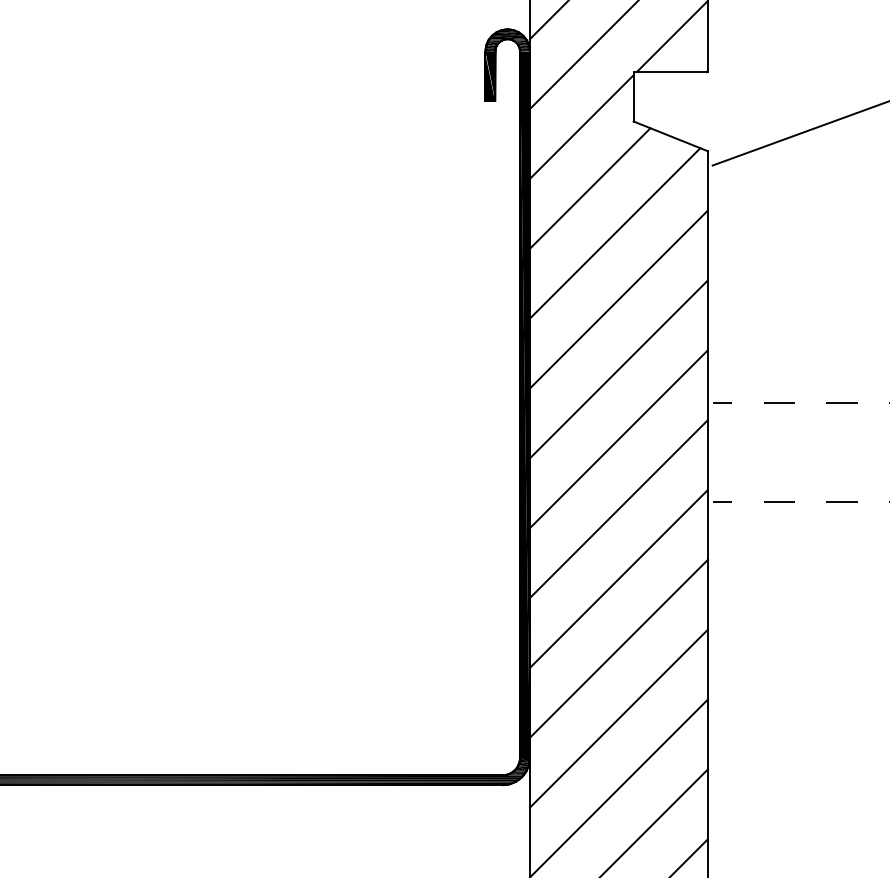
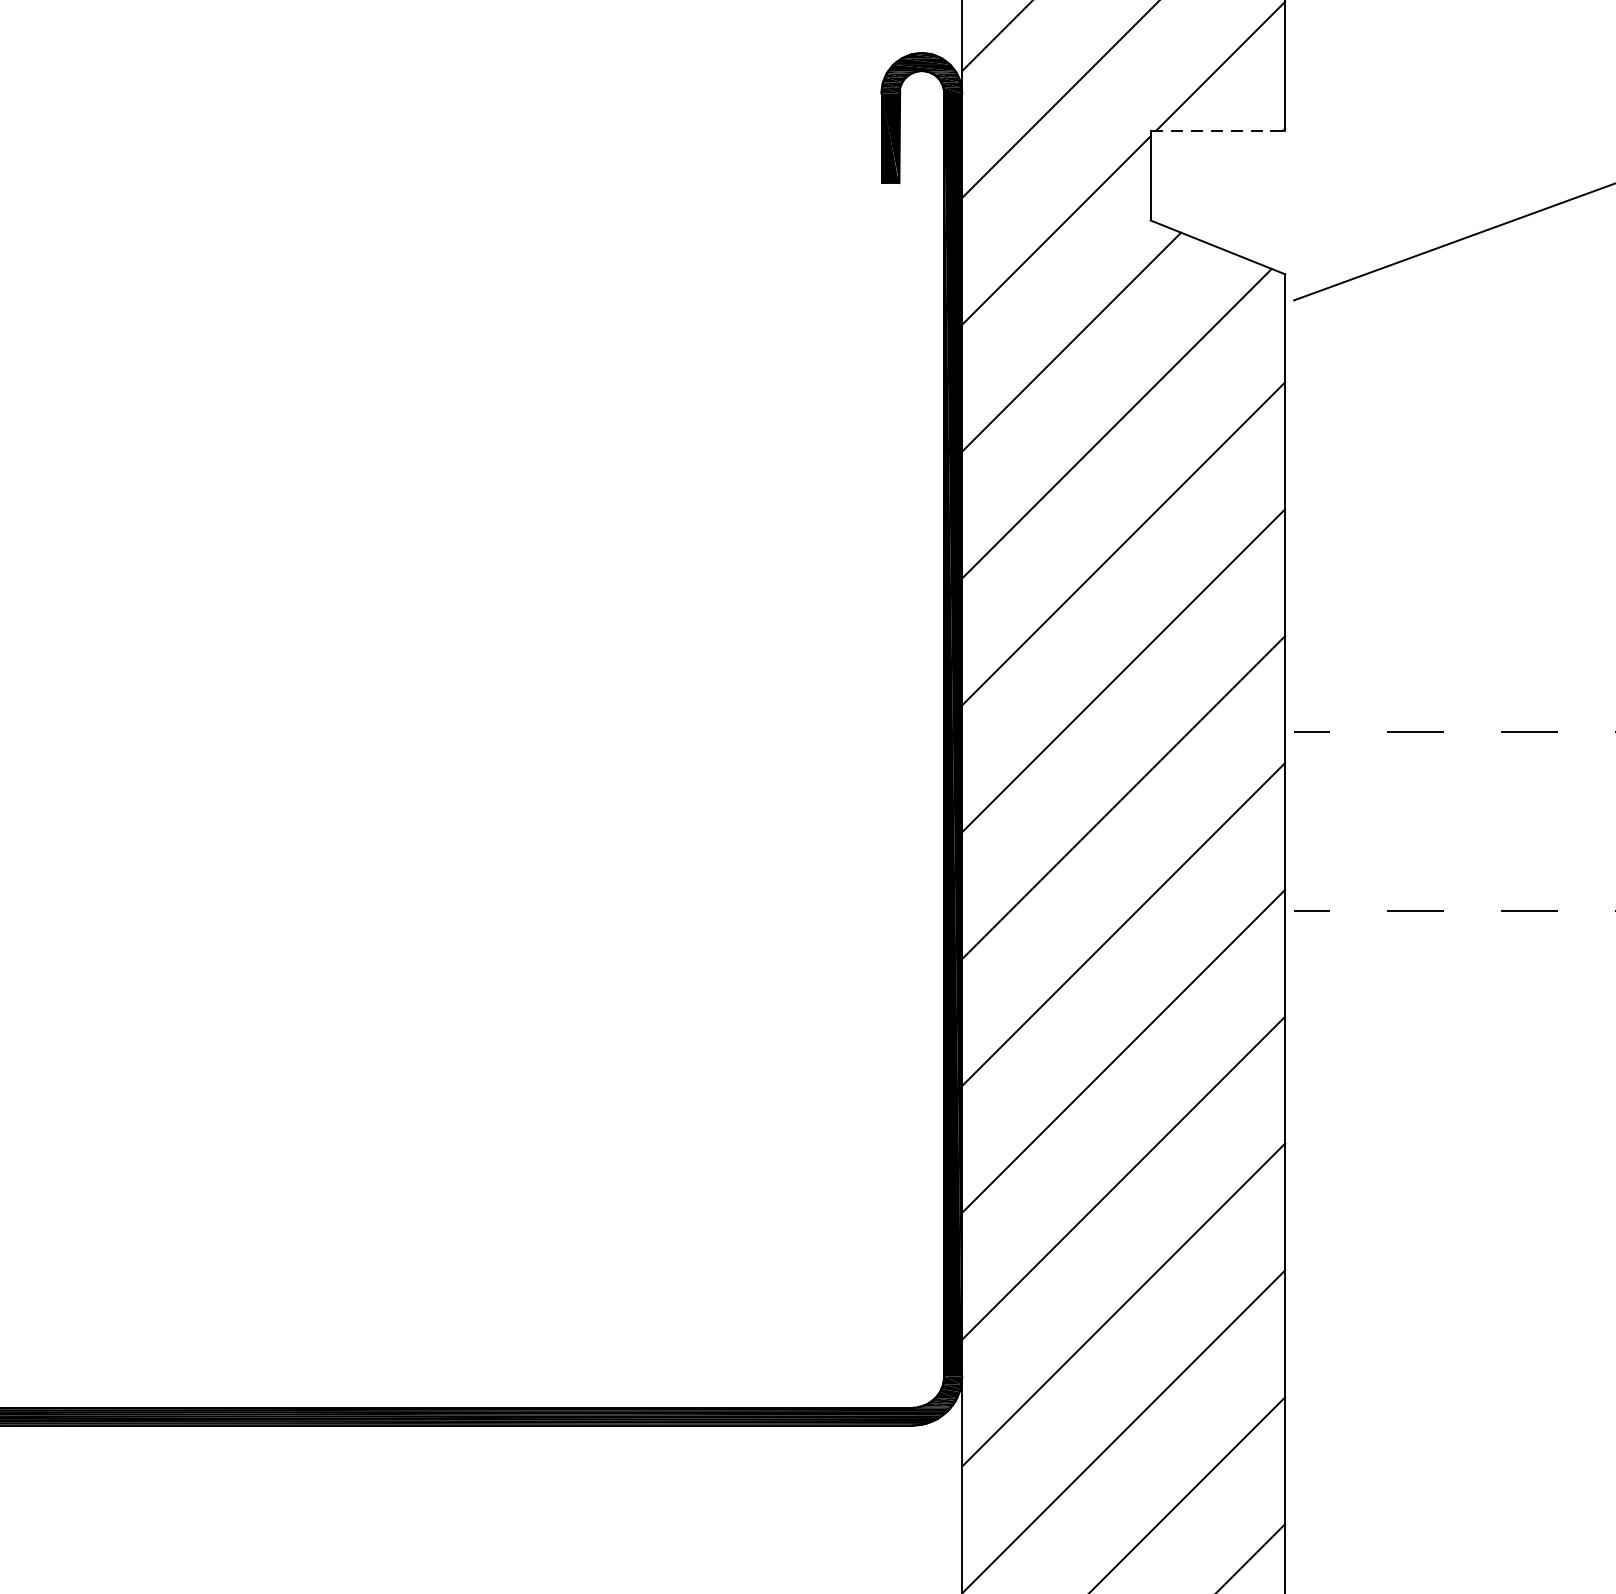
line: (671, 72) -> (1219, 131), solid -> dashed

